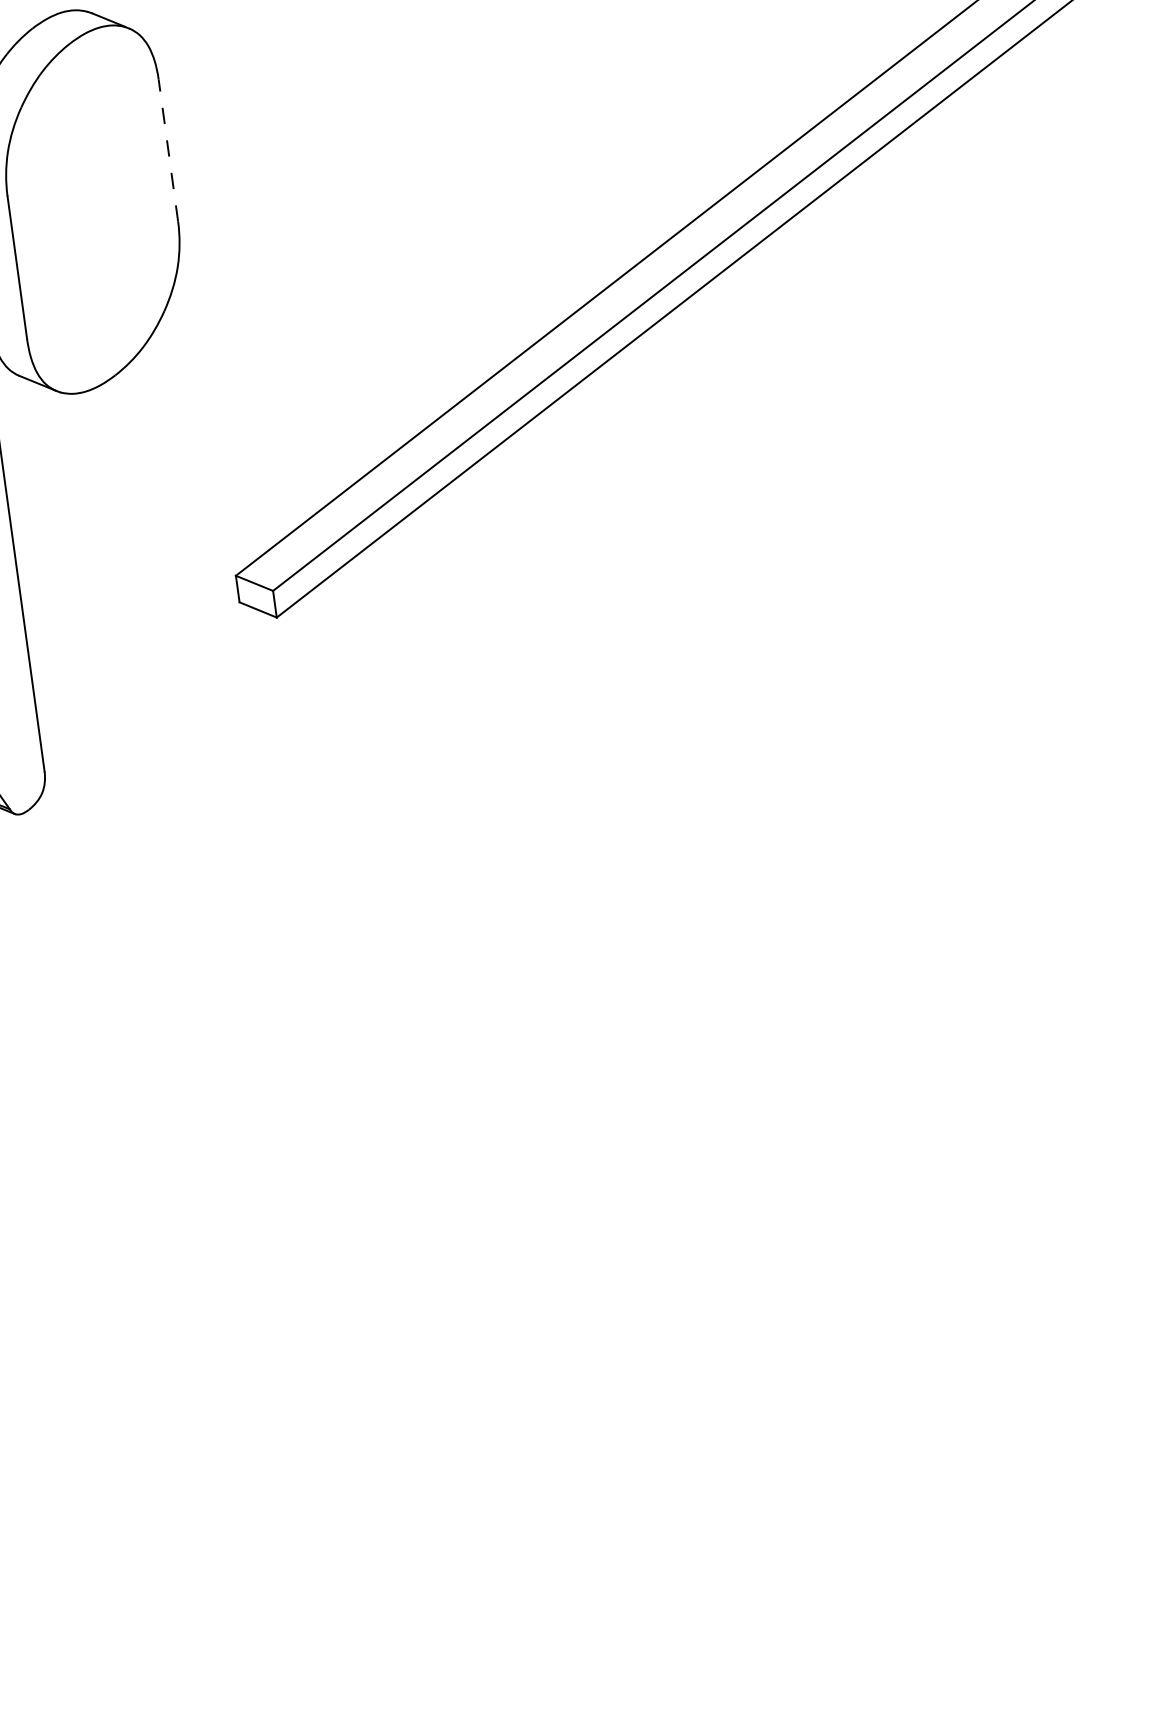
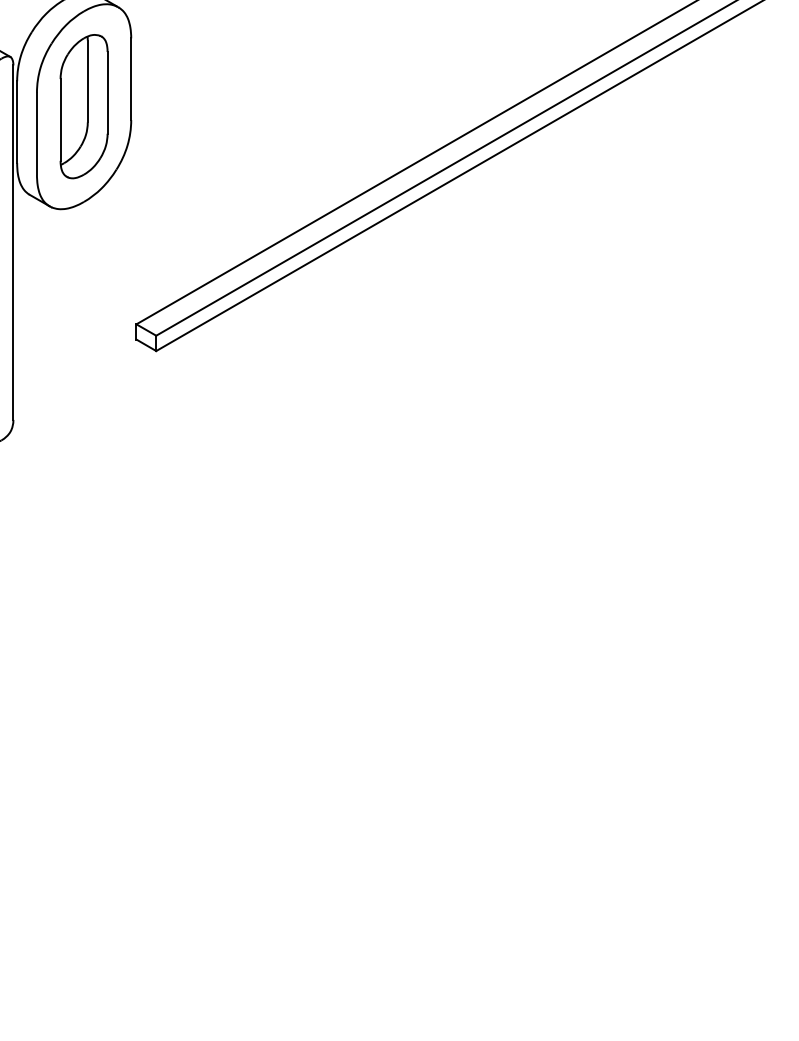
line: (168, 150) -> (131, 79), dashed -> solid
part: (91, 209) -> (83, 106), added

